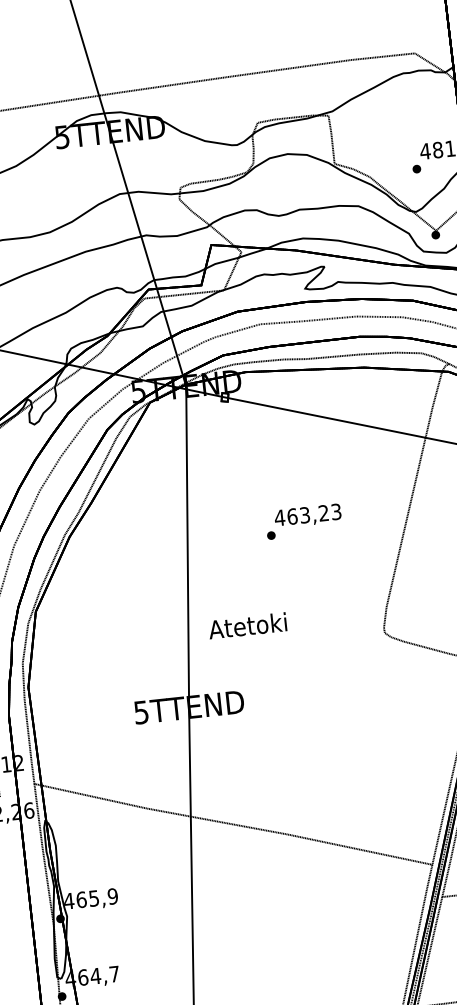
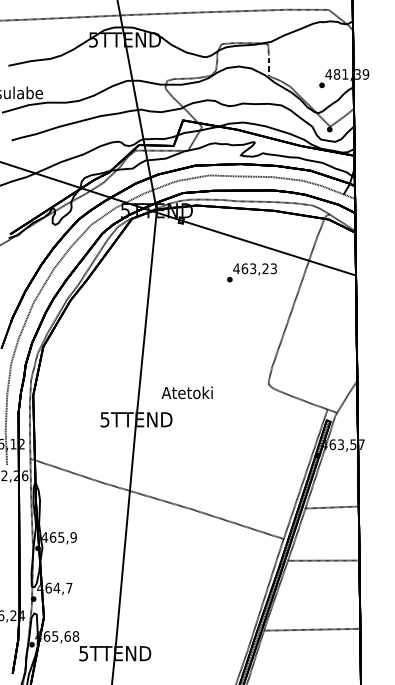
text: (303, 521) -> (251, 272), moved
text: (246, 625) -> (186, 392), moved

